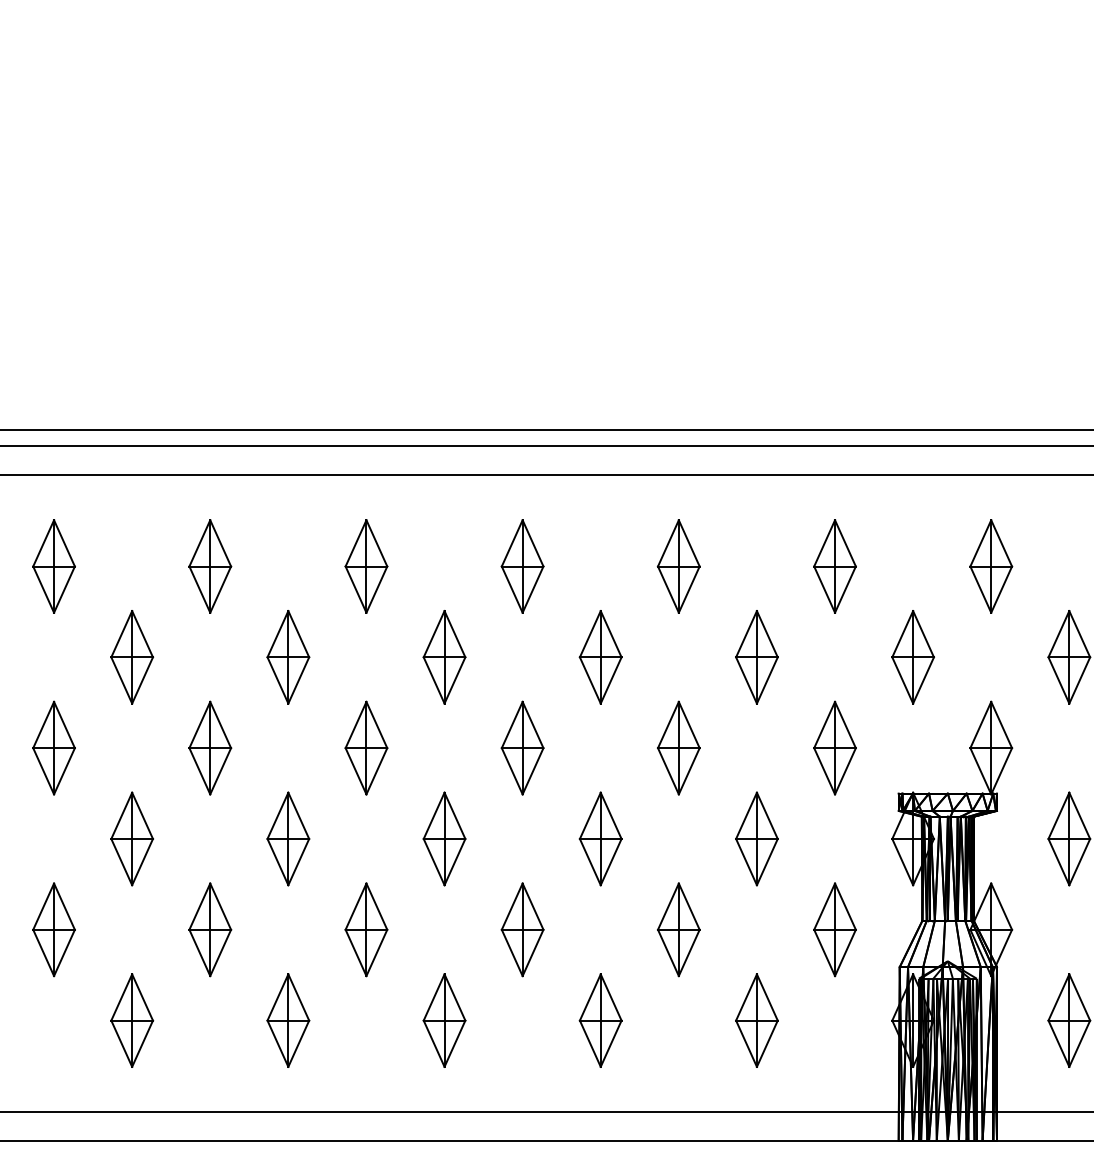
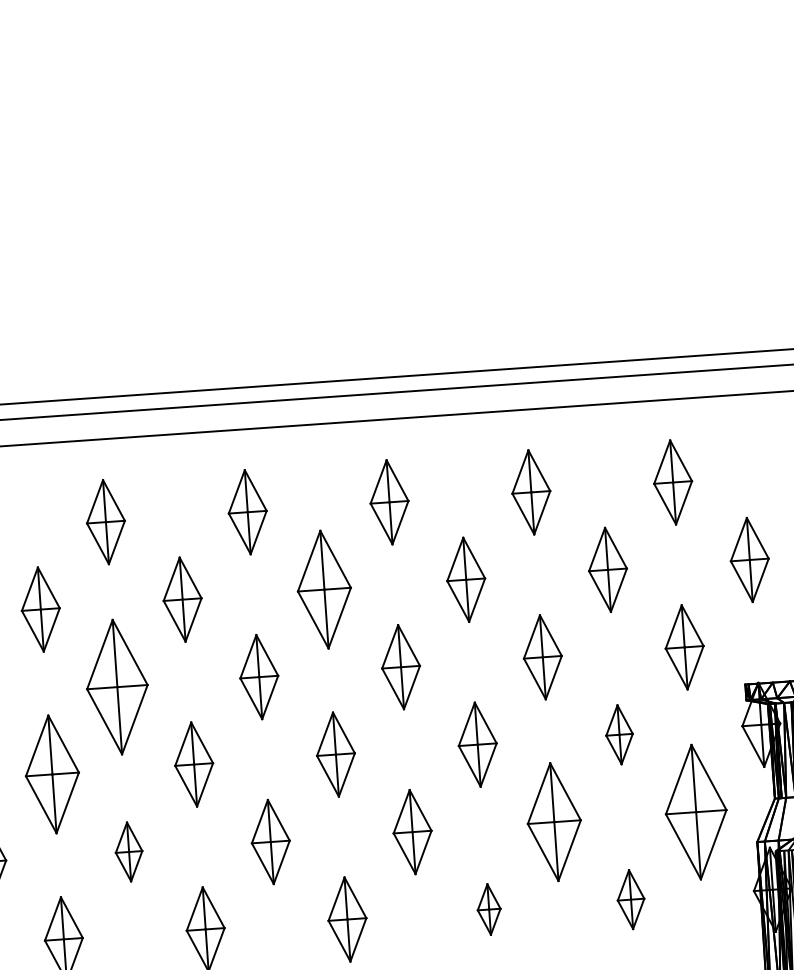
part: (444, 657) -> (324, 589), size x1.4
part: (210, 747) -> (117, 686), size x1.6
part: (131, 838) -> (51, 774), size x1.4
part: (756, 838) -> (619, 734), size x0.7
part: (210, 929) -> (129, 851), size x0.7
part: (678, 929) -> (554, 821), size x1.4
part: (834, 929) -> (695, 812), size x1.6
part: (600, 1020) -> (489, 909), size x0.6
part: (756, 1020) -> (630, 899), size x0.7

